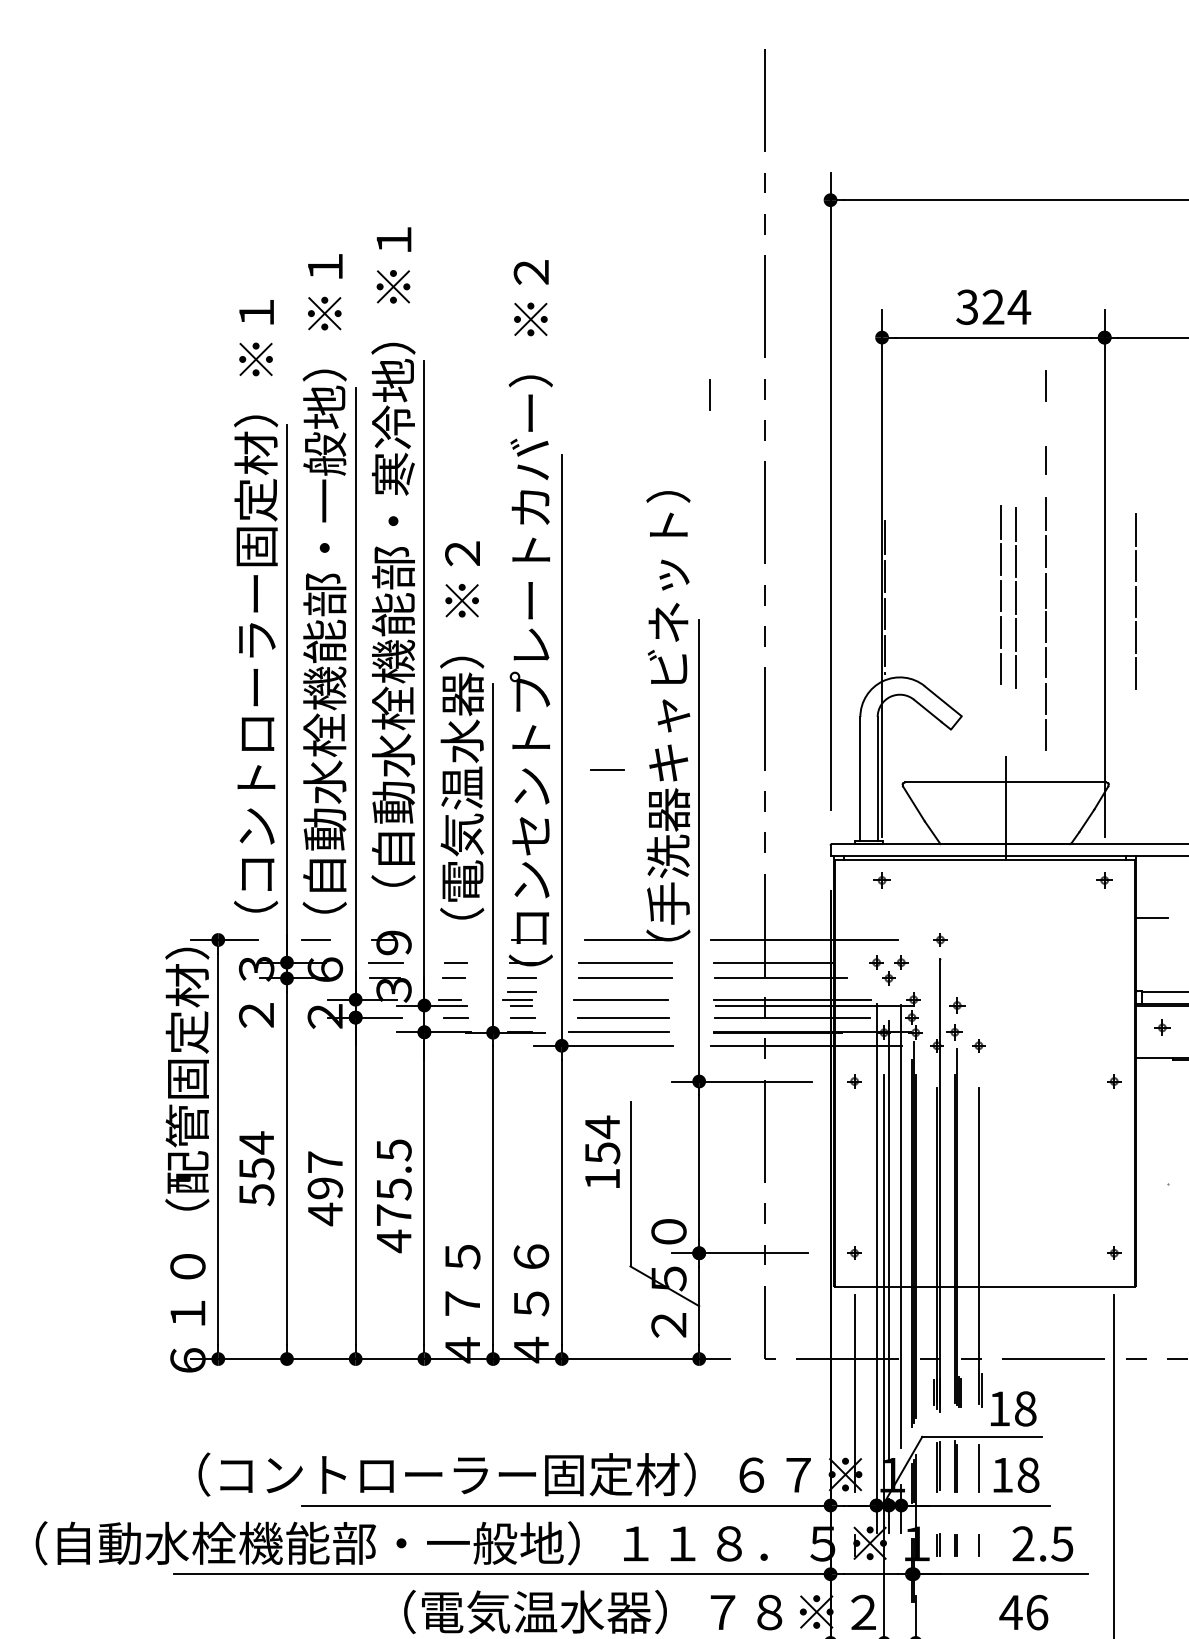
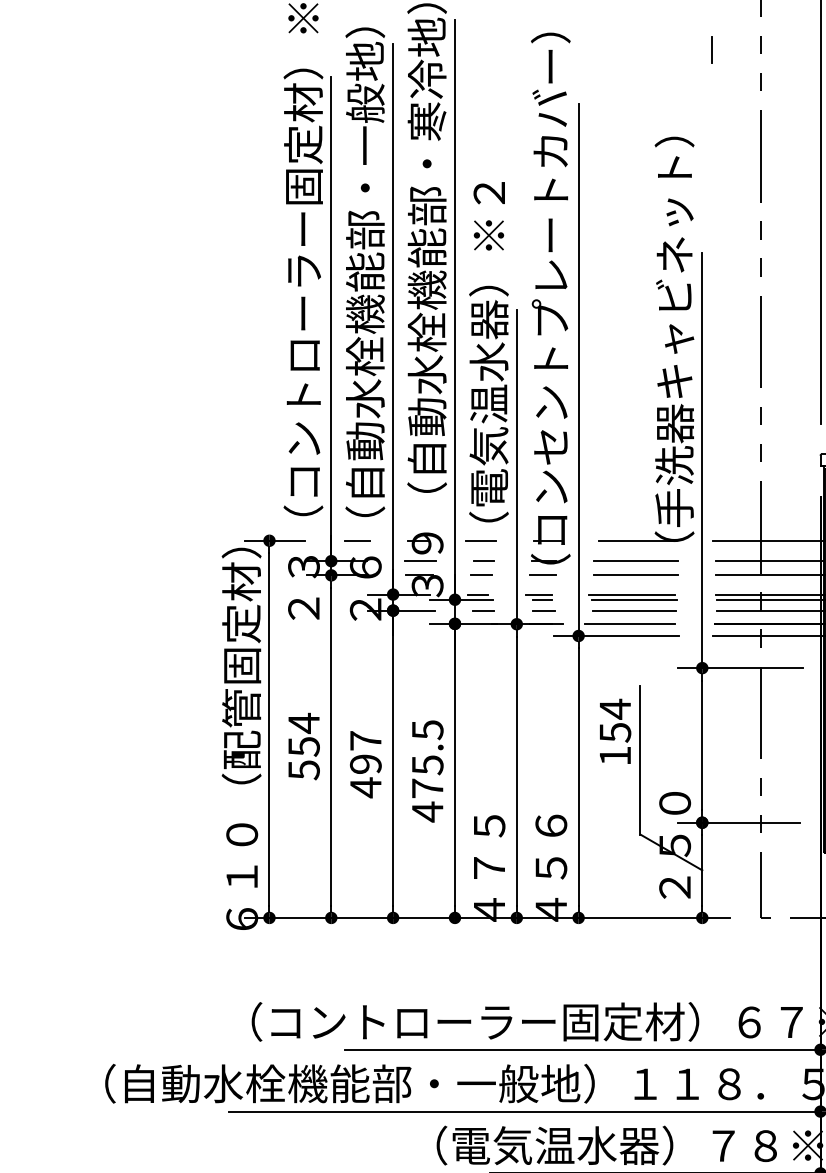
line: (607, 769) -> (480, 540), moved
line: (521, 991) -> (542, 587), removed
line: (623, 1005) -> (634, 599), added

